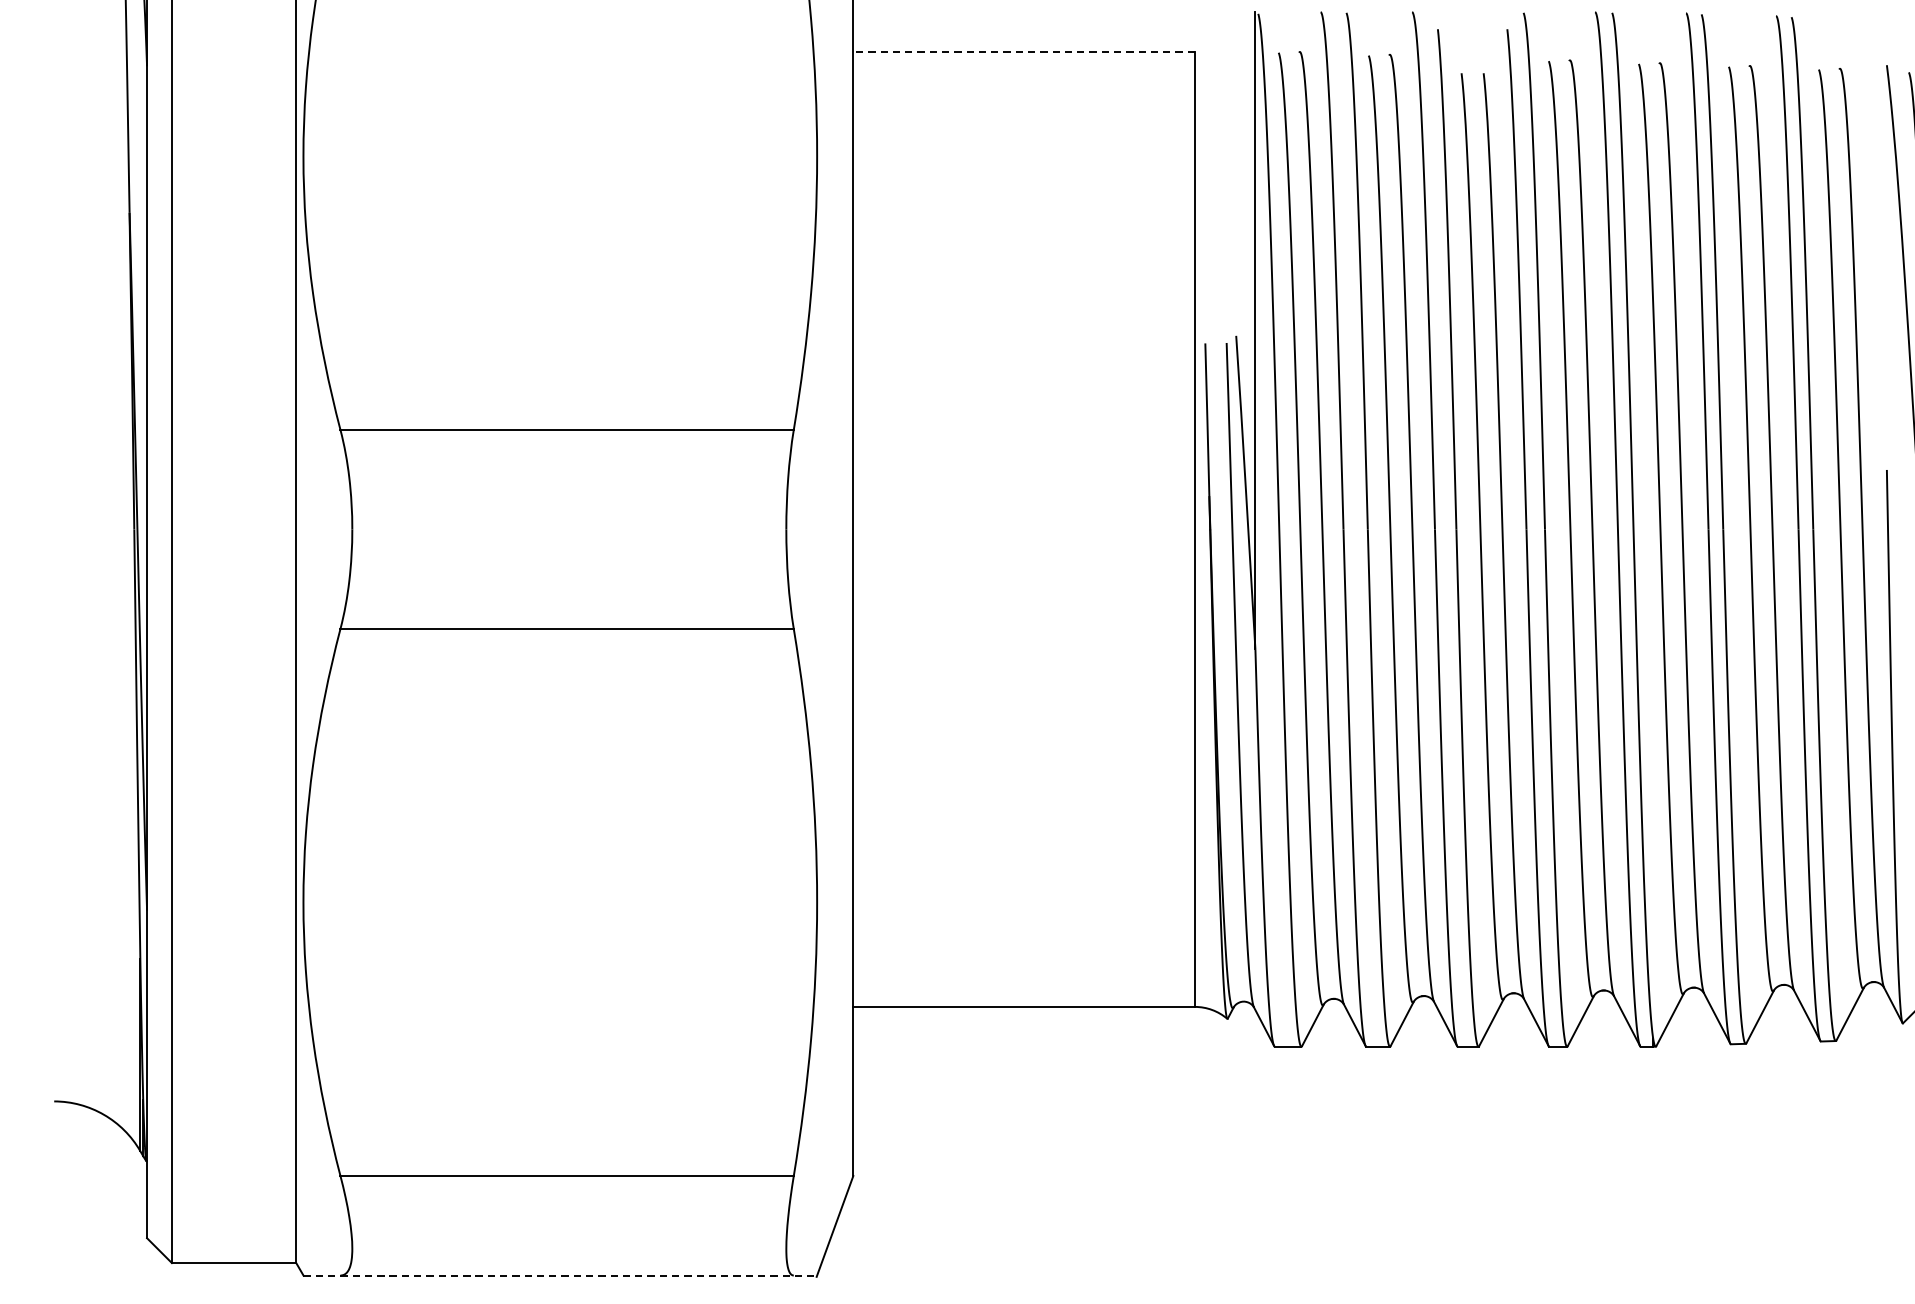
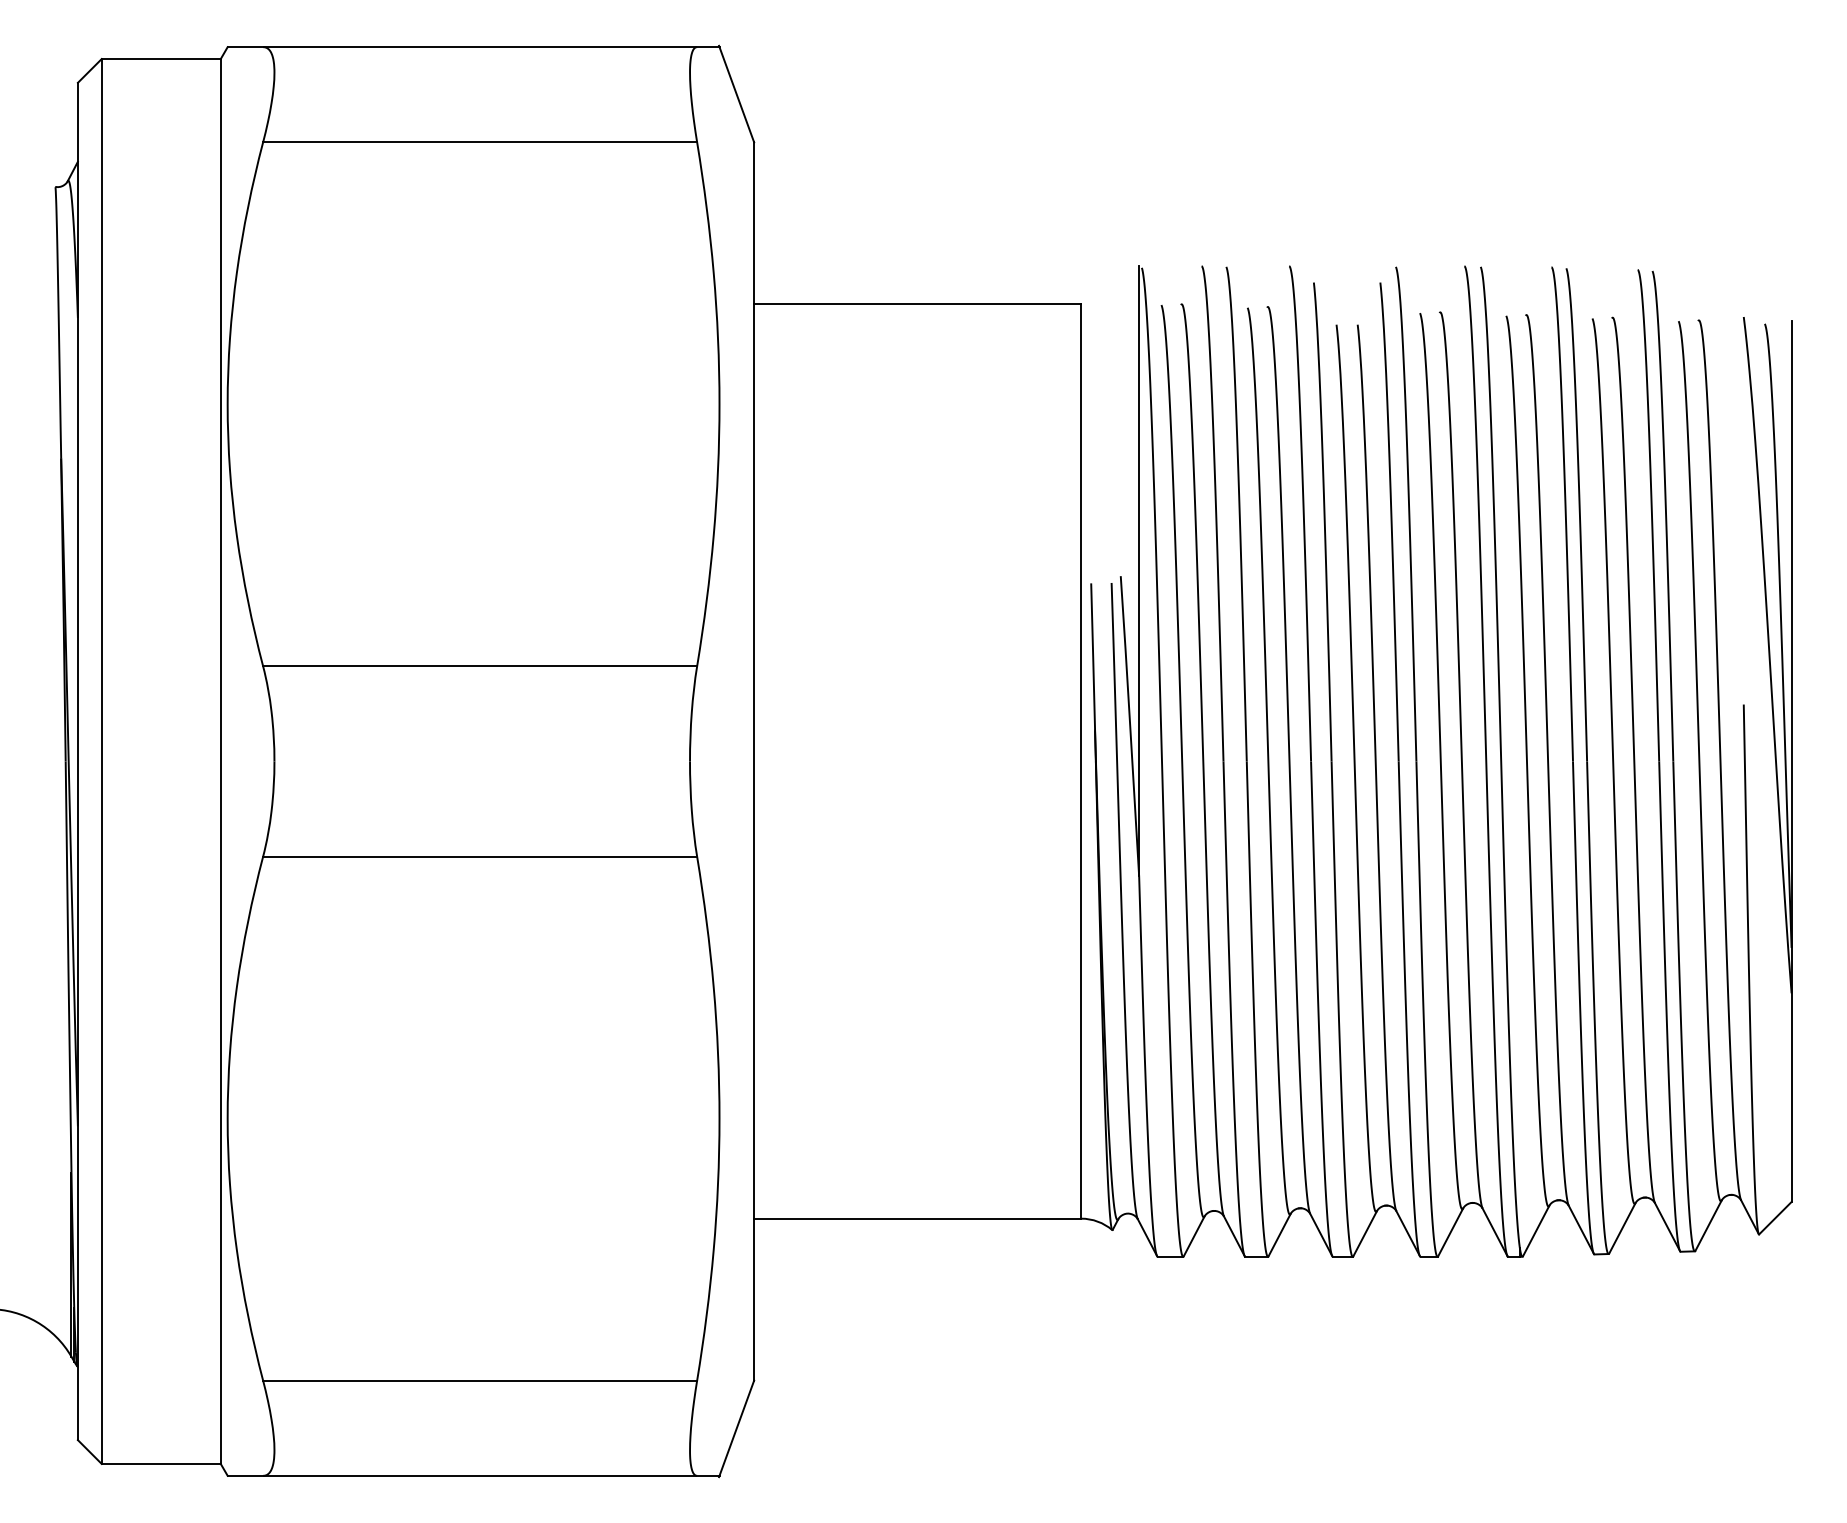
line: (1023, 52) -> (917, 304), dashed -> solid
line: (560, 1275) -> (473, 1475), dashed -> solid

